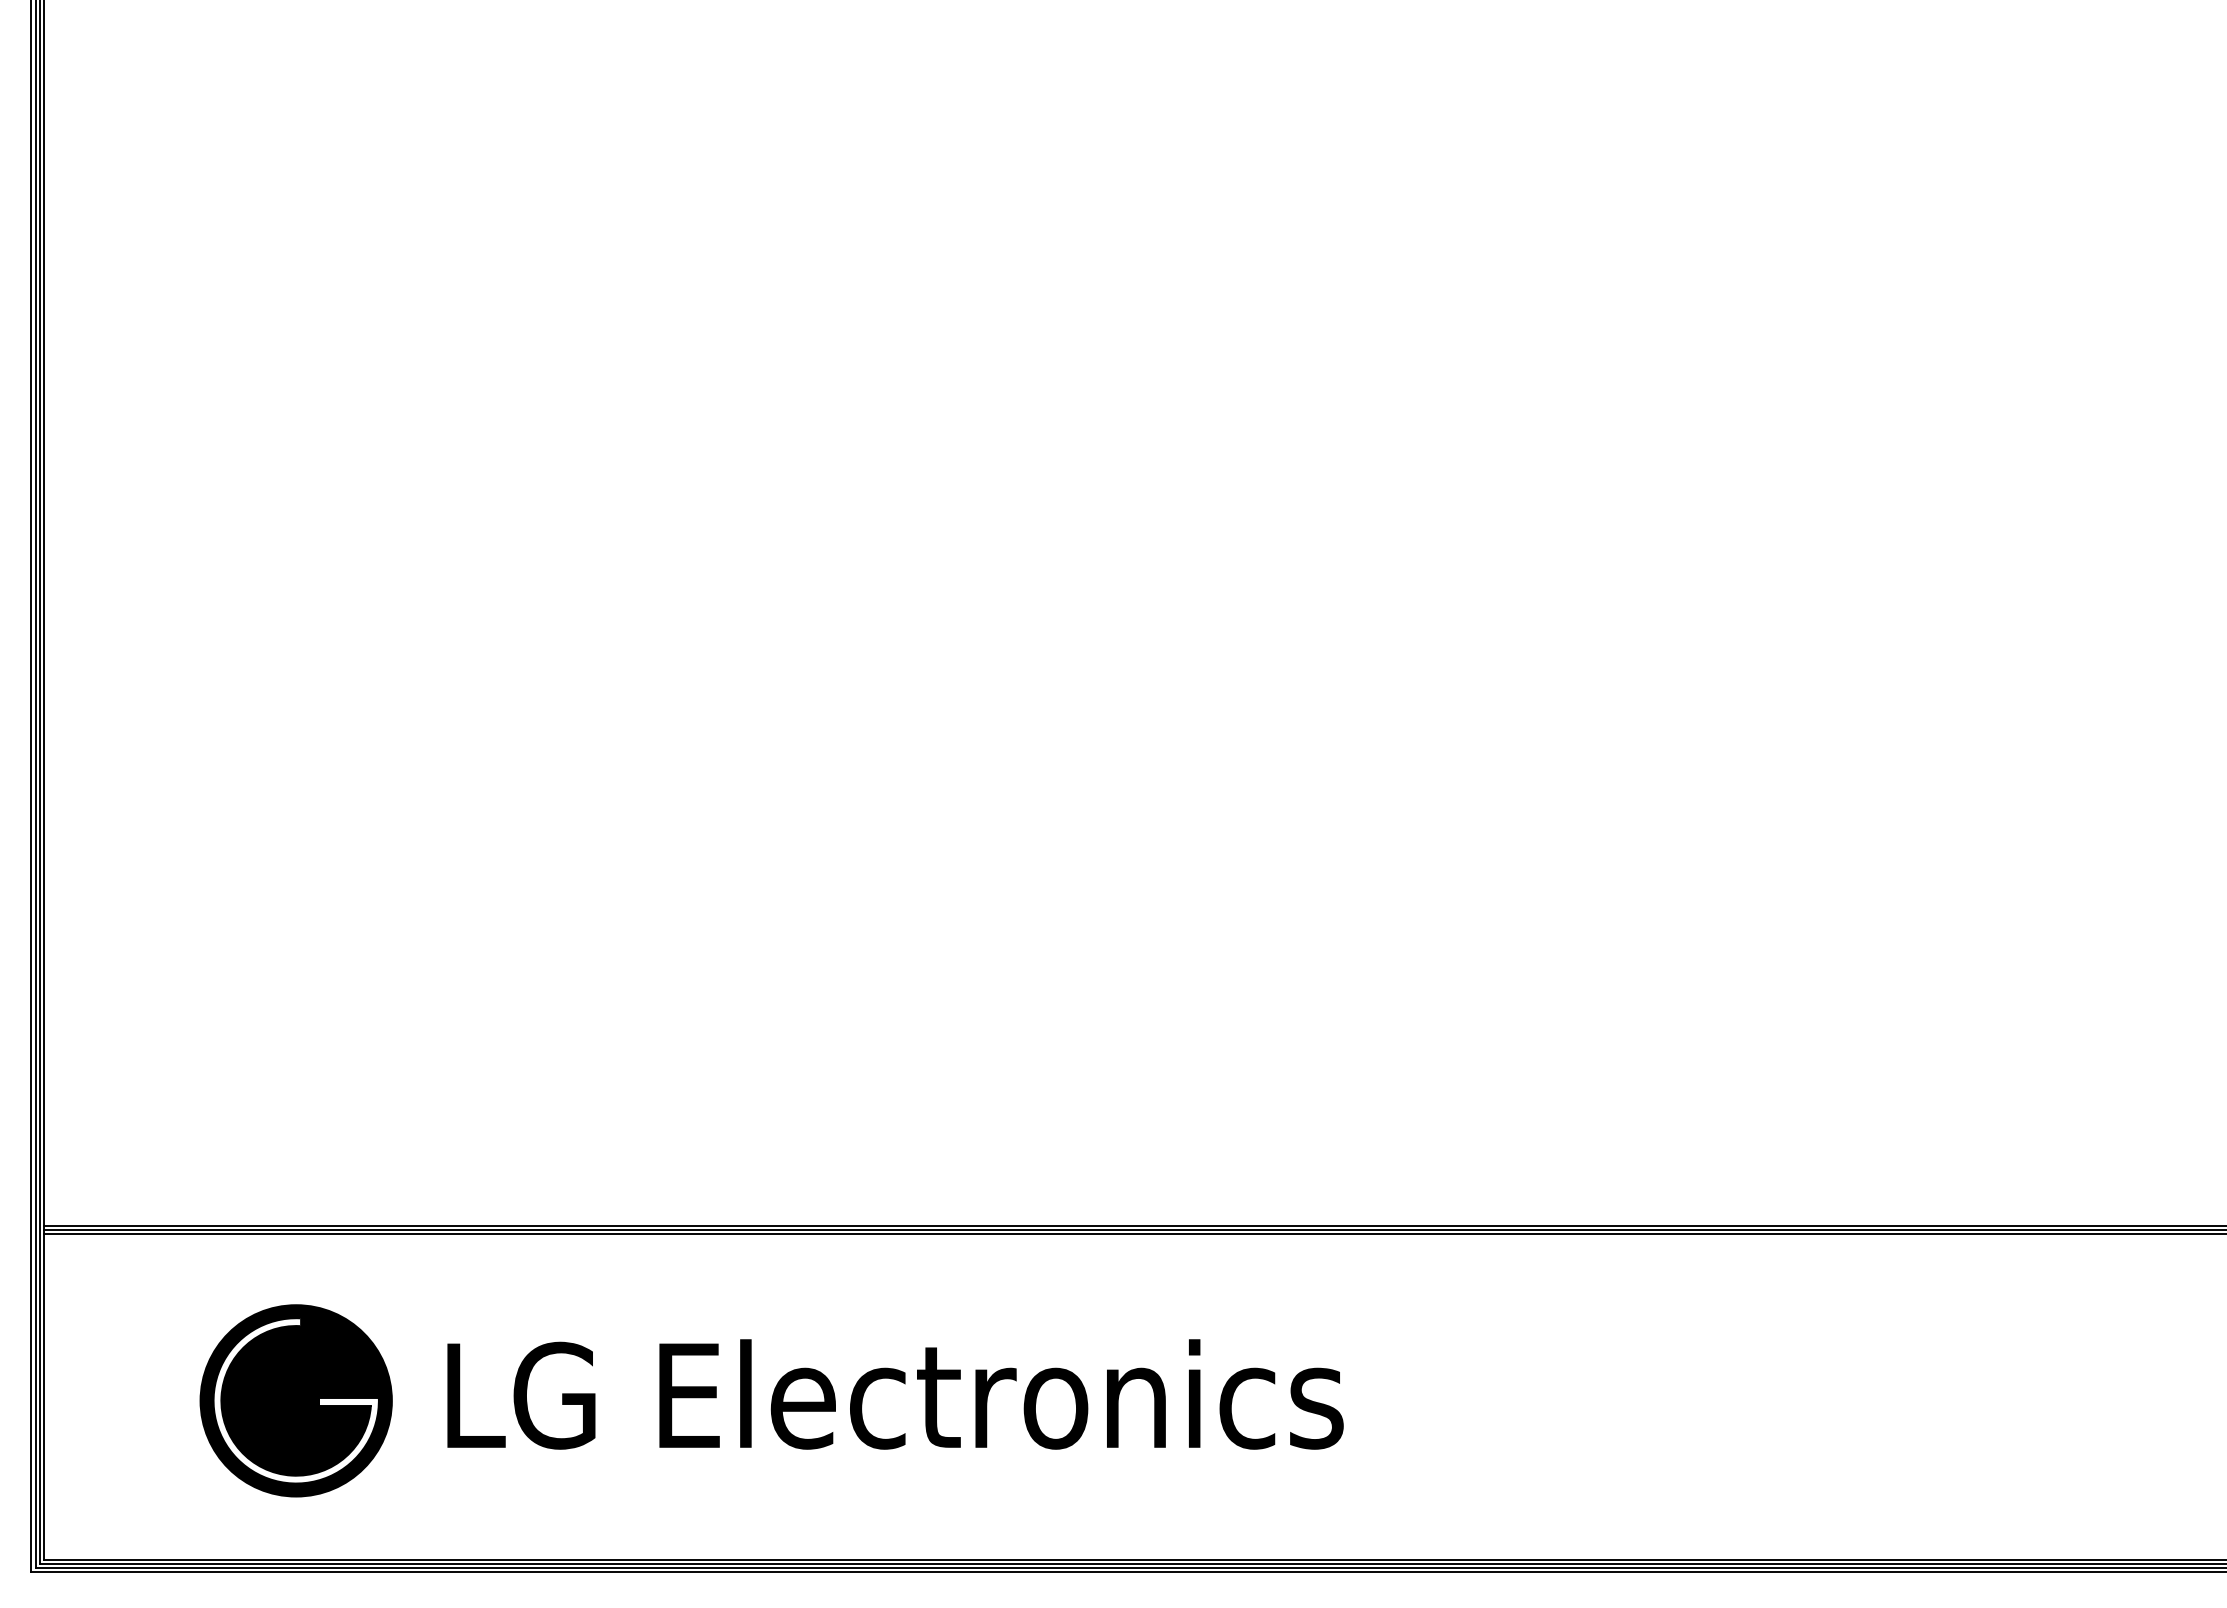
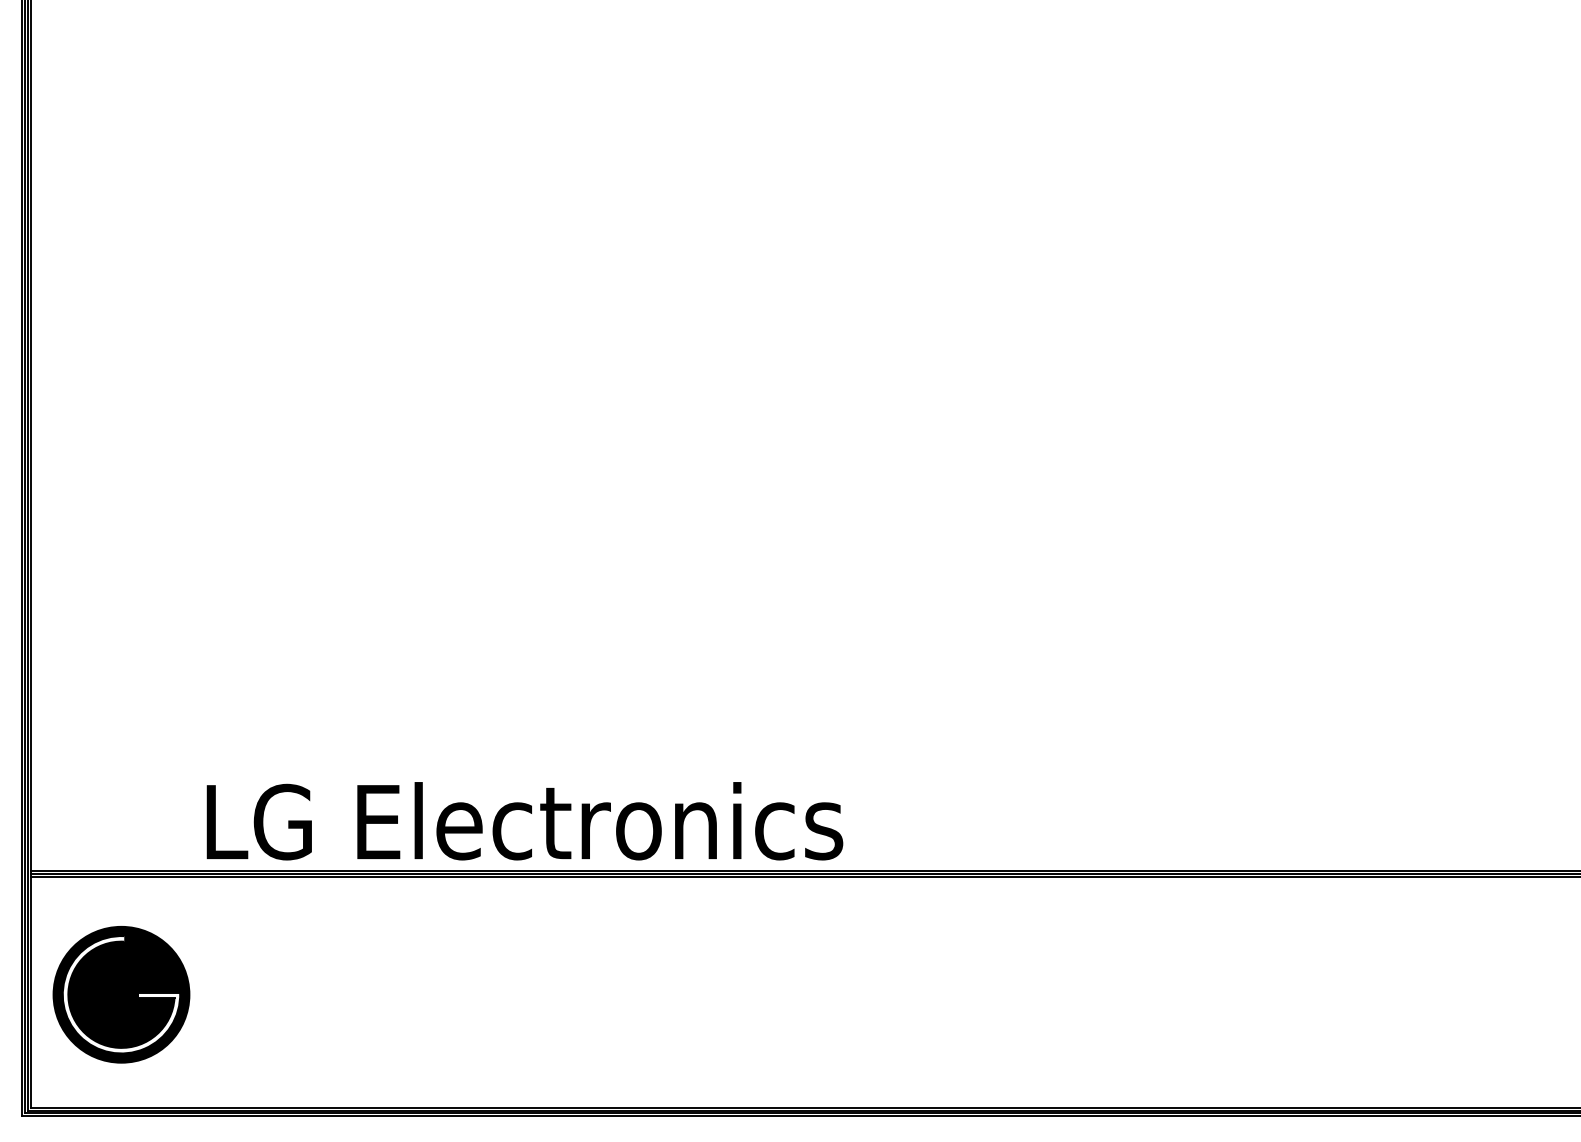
text: (895, 1394) -> (524, 821), moved
part: (295, 1400) -> (120, 994), moved

